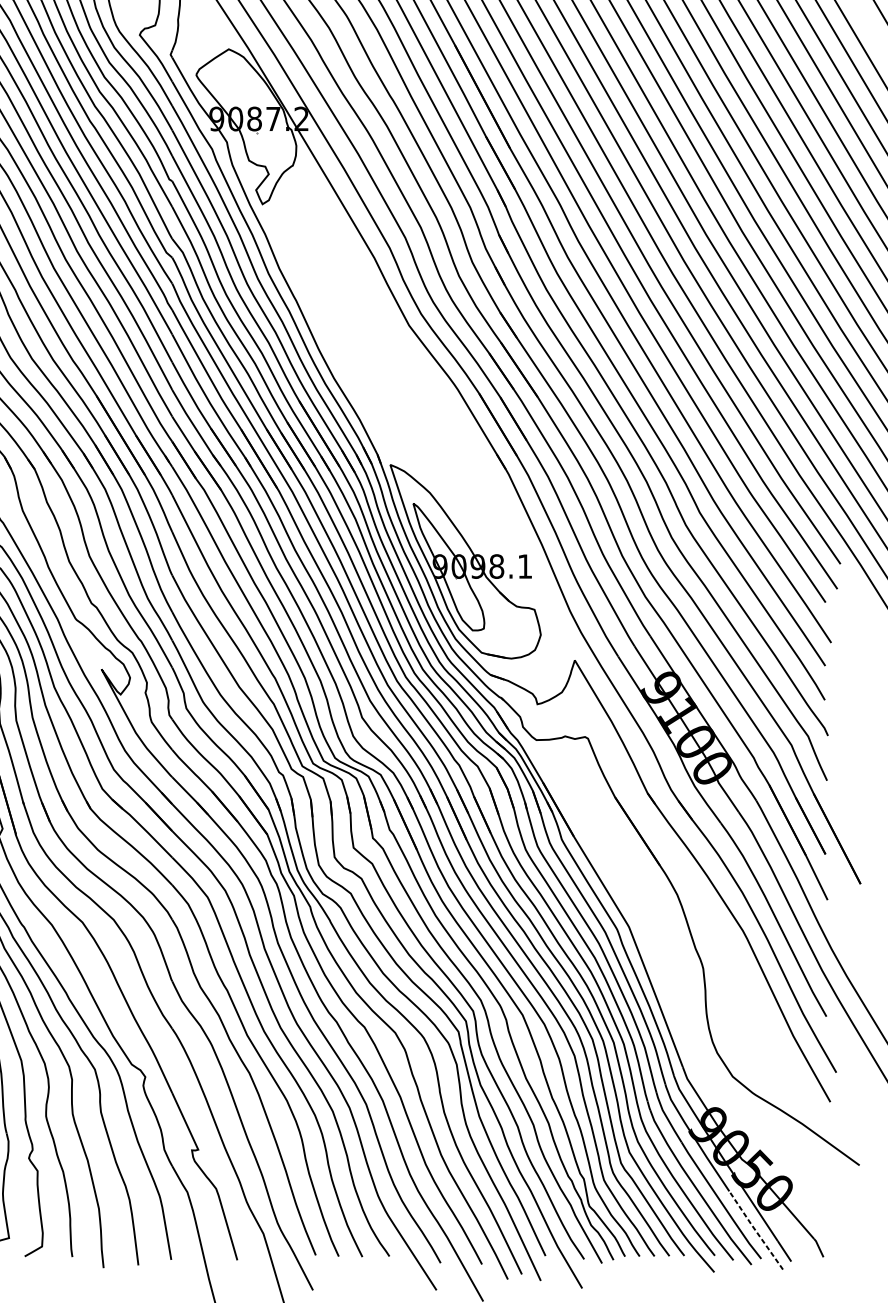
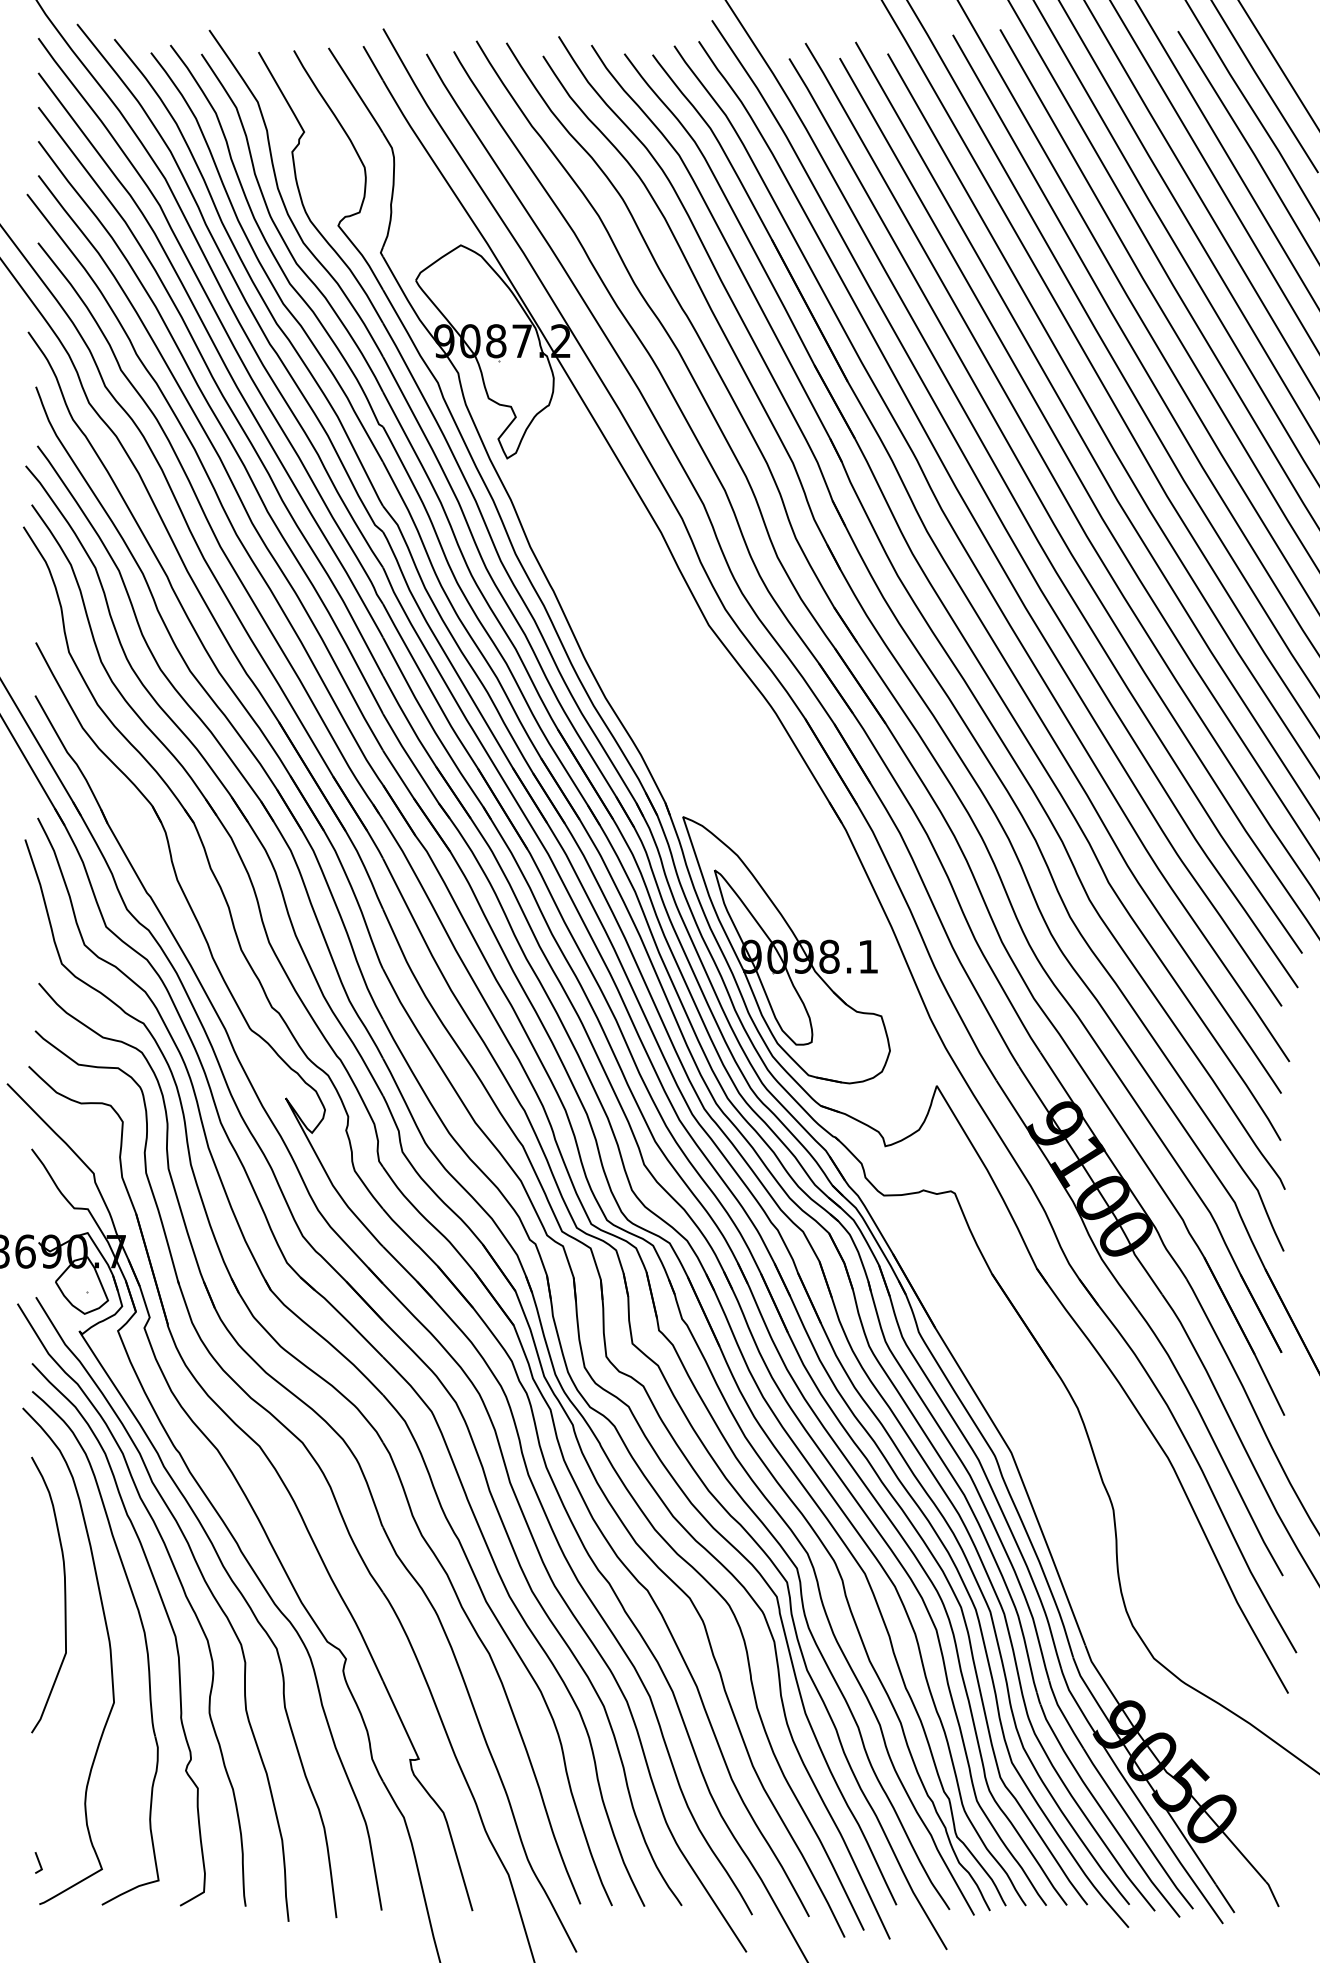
line: (755, 1230) -> (1185, 1869), dashed -> solid

